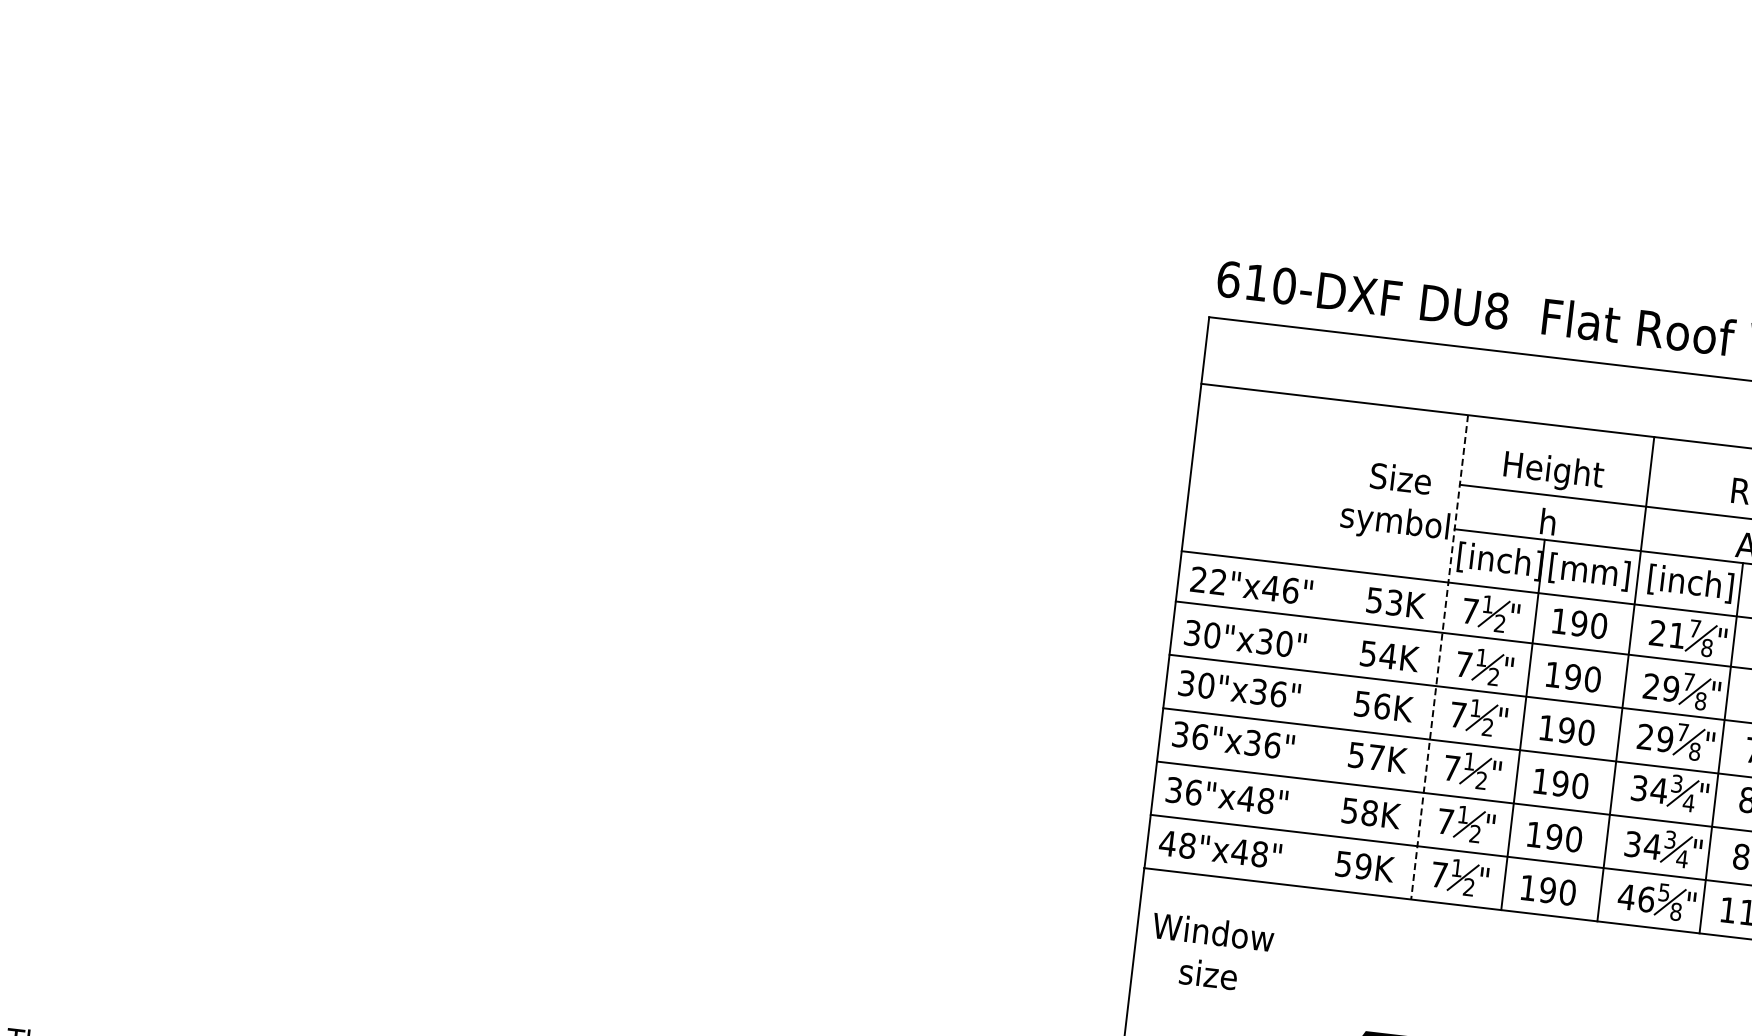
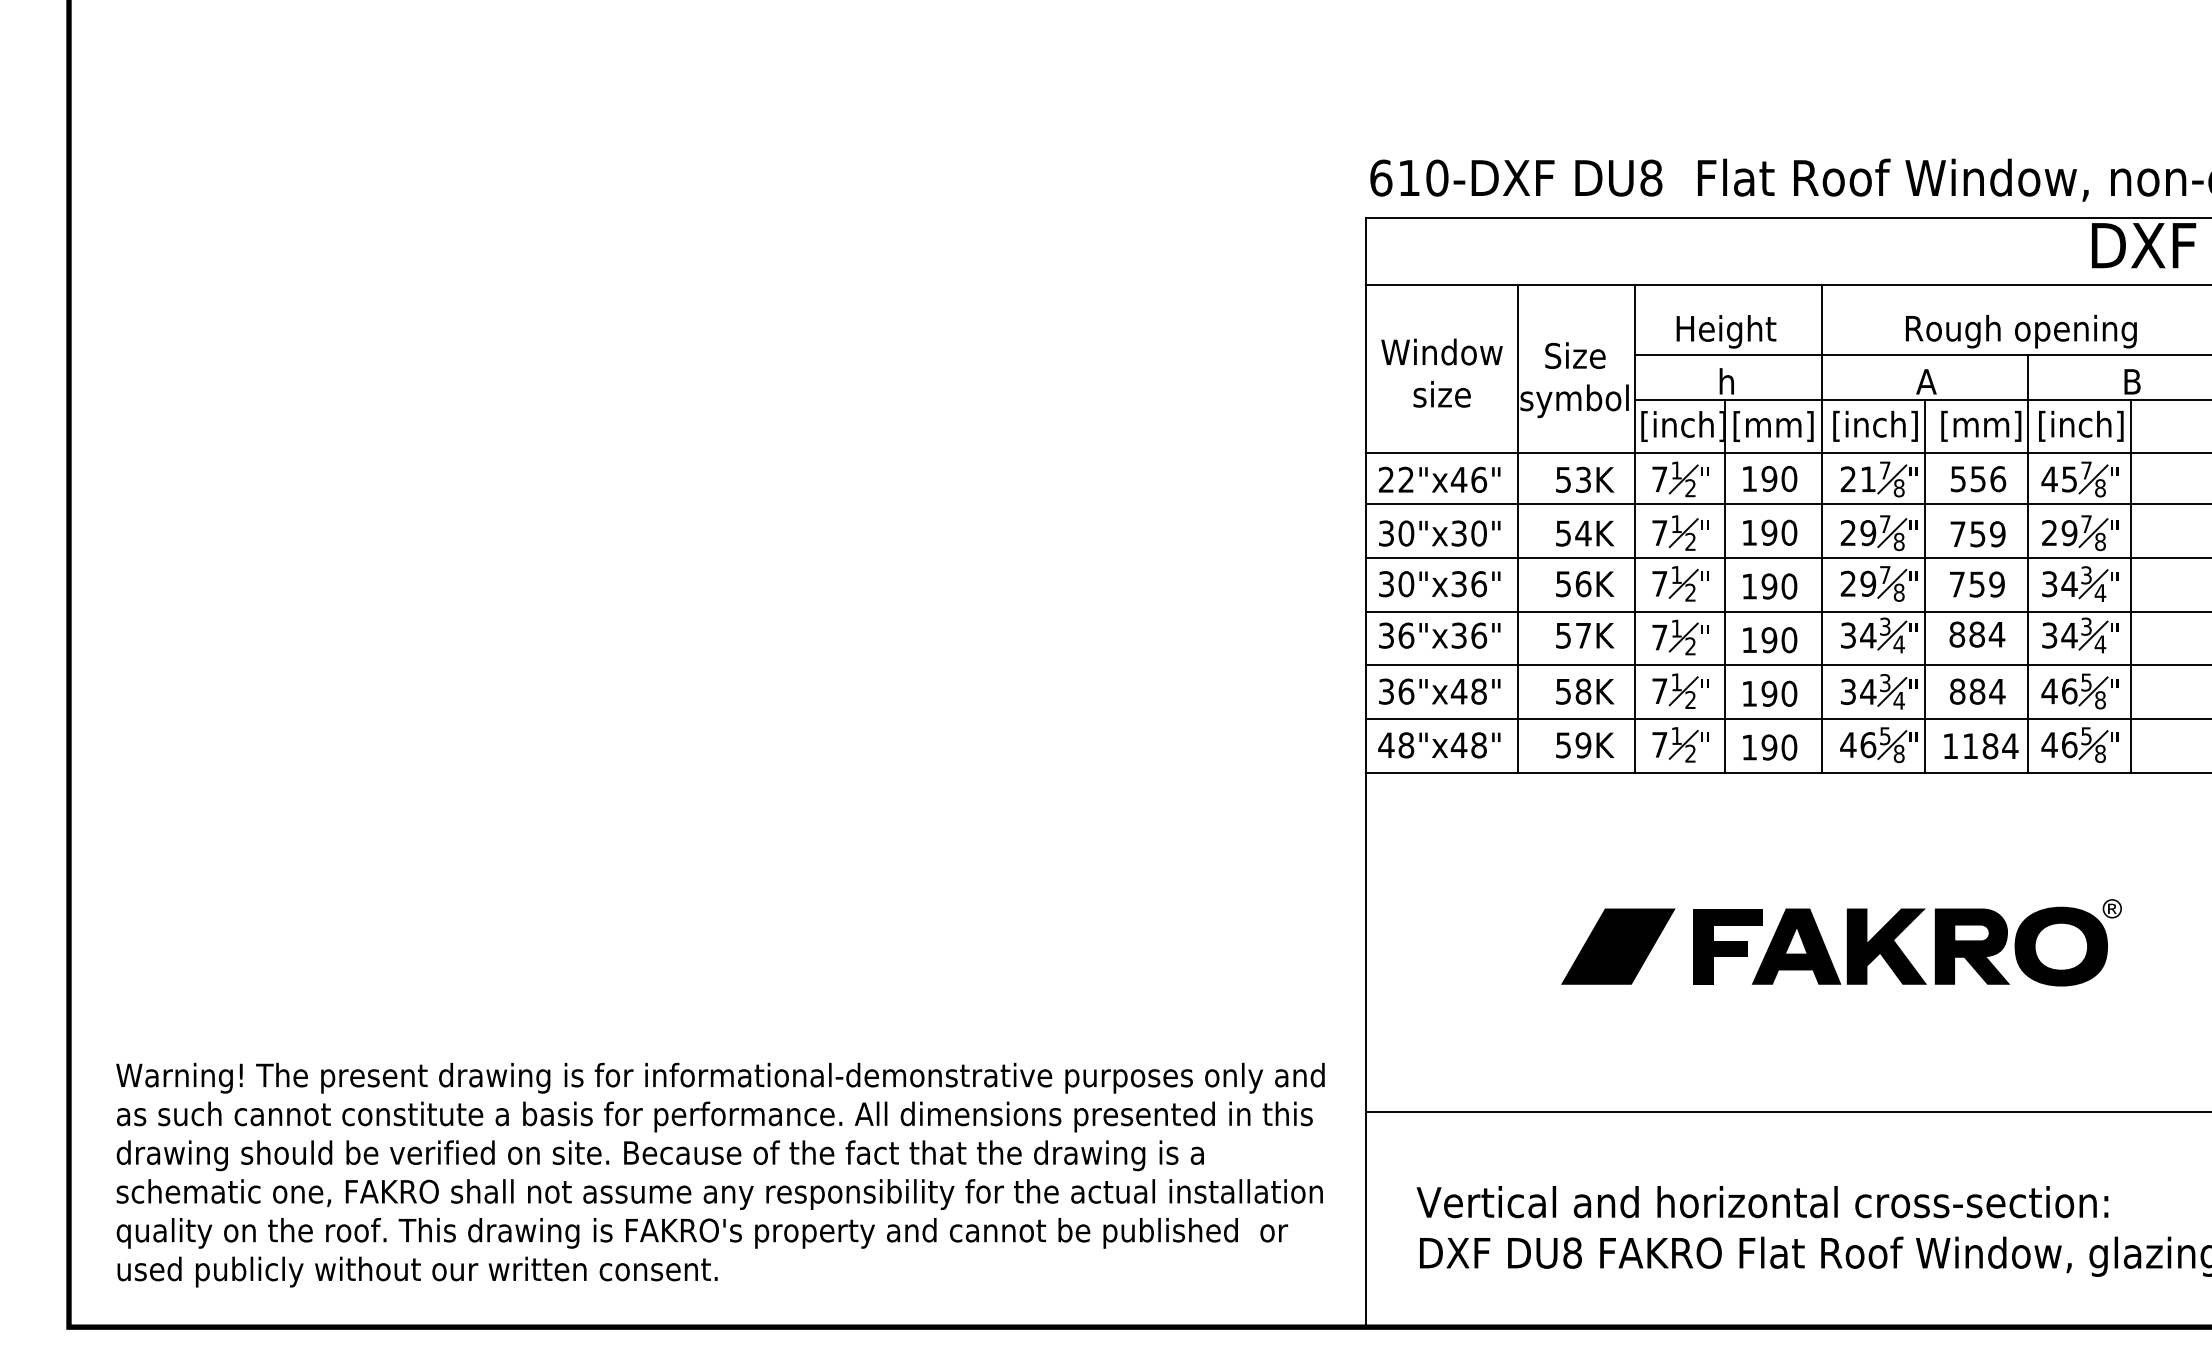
line: (1324, 643) -> (1518, 528), added
line: (1439, 657) -> (1634, 528), dashed -> solid
text: (1210, 952) -> (1441, 372), moved

